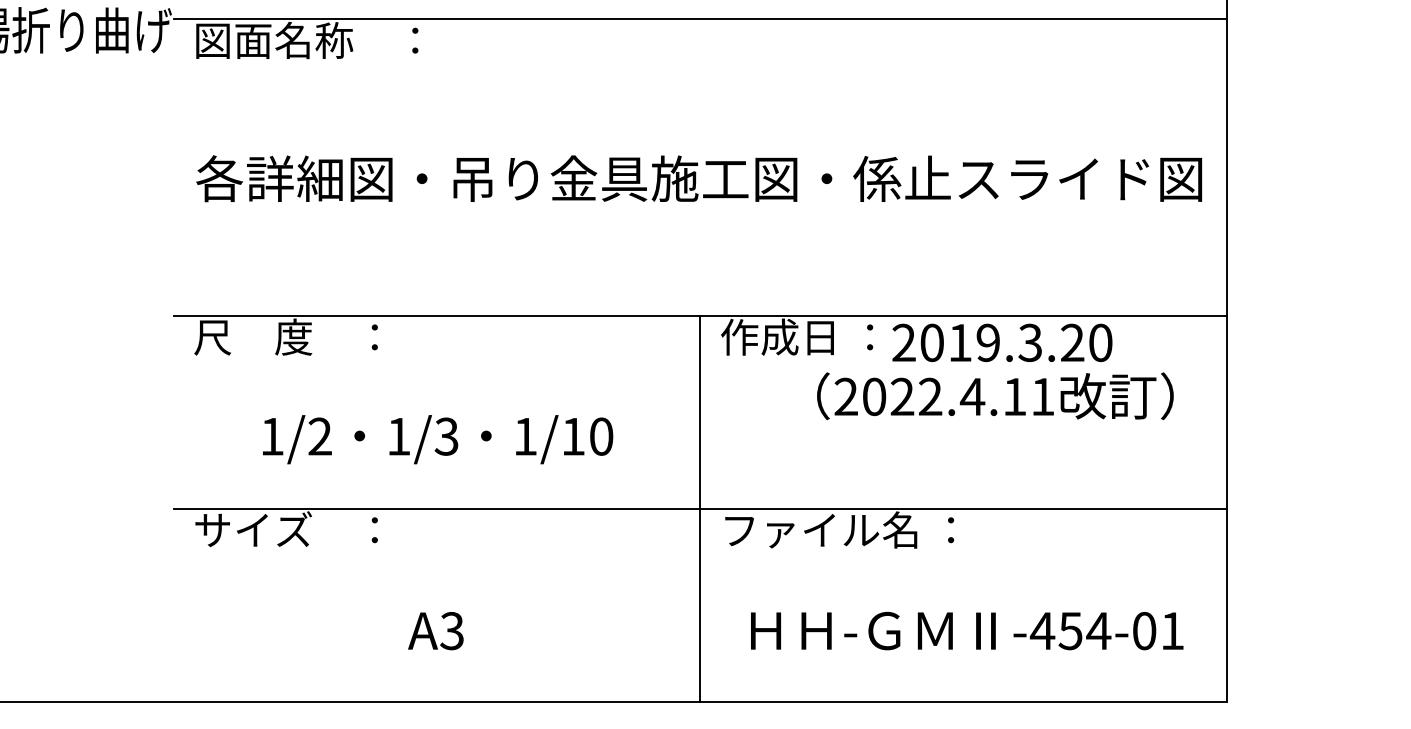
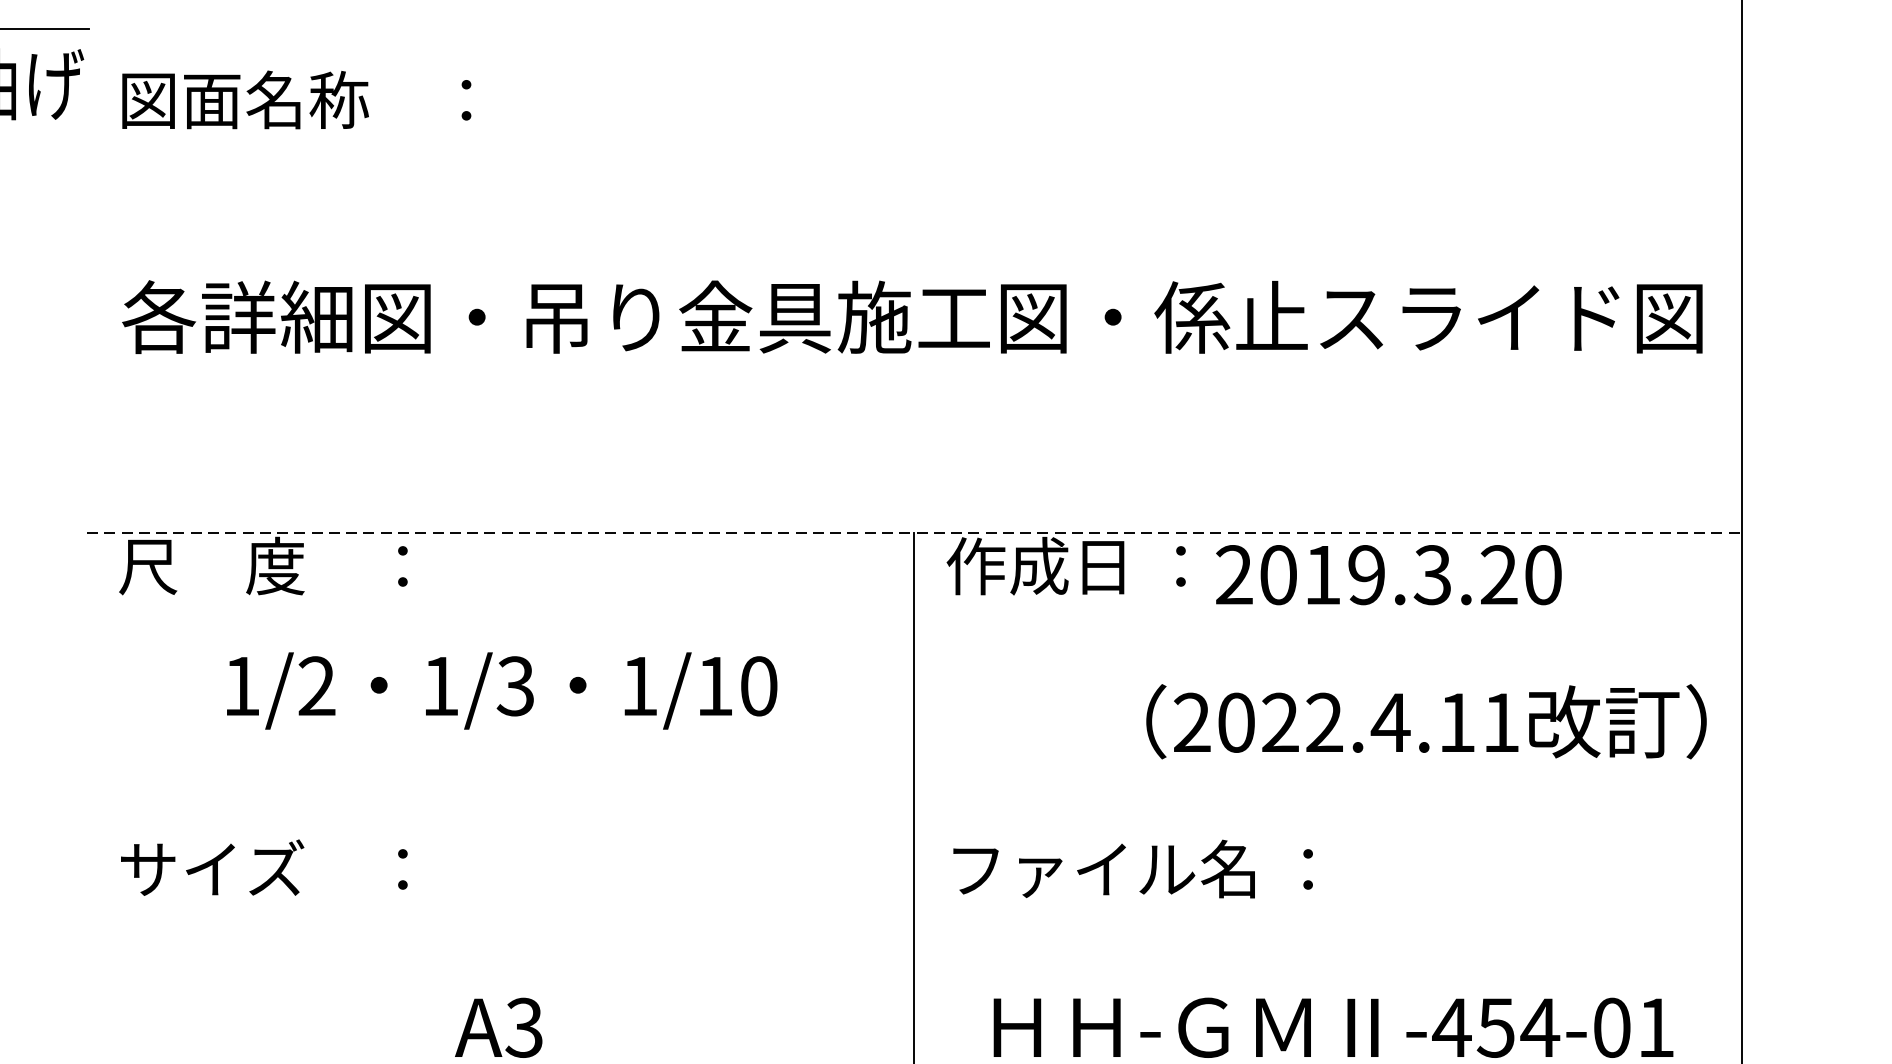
line: (700, 19) -> (914, 67), removed
line: (700, 315) -> (914, 532), solid -> dashed
text: (995, 396) -> (1426, 722), moved
text: (438, 439) -> (502, 690), moved
line: (700, 508) -> (914, 835), removed

